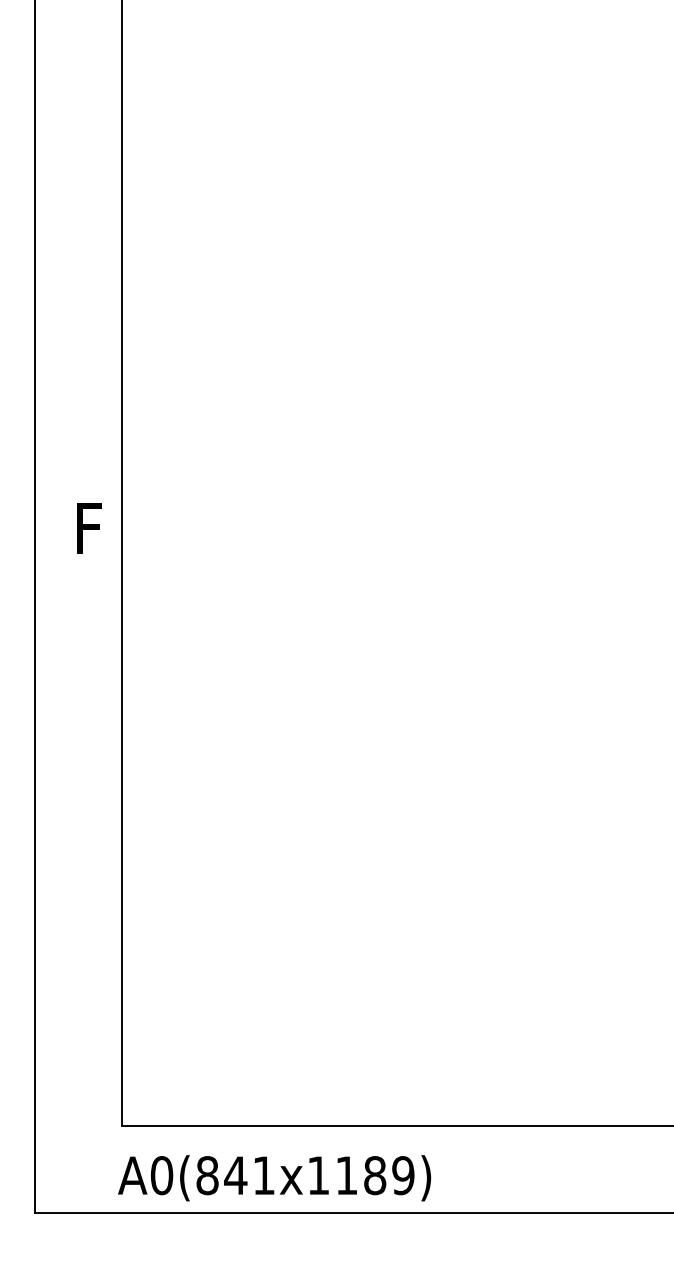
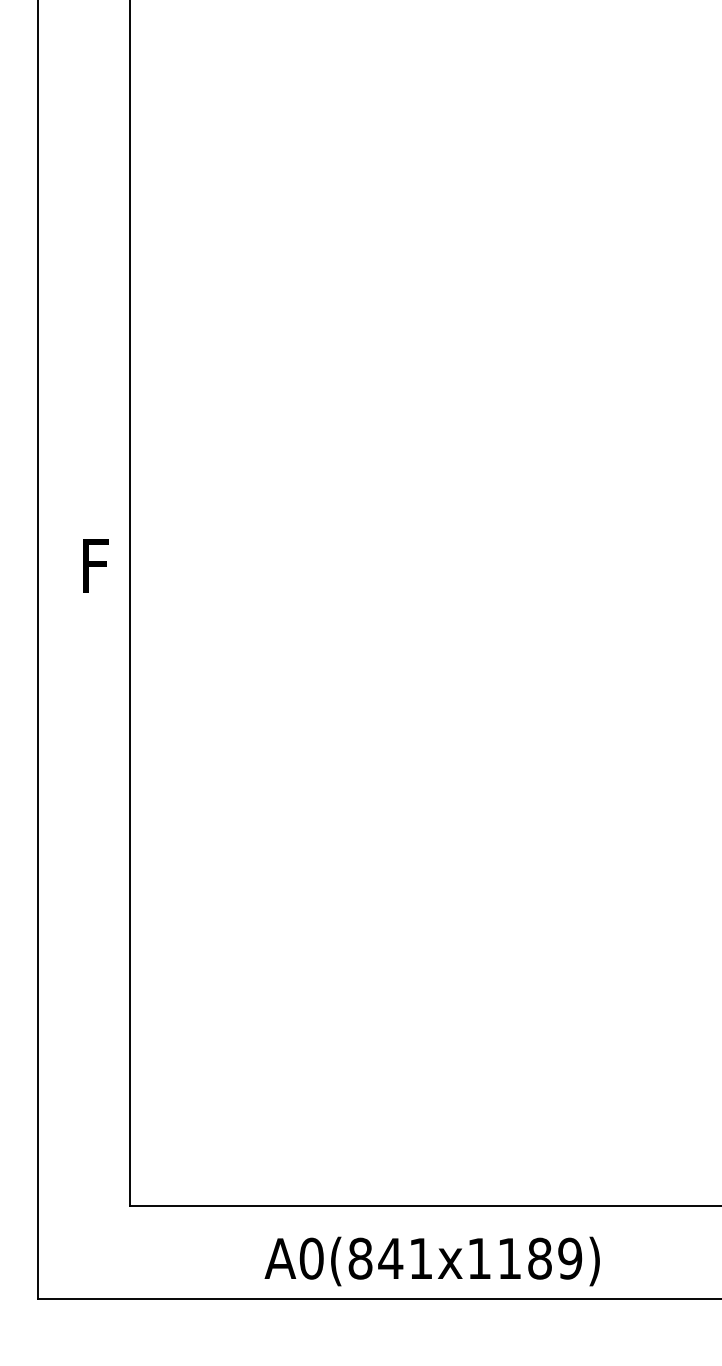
text: (274, 1178) -> (432, 1261), moved

